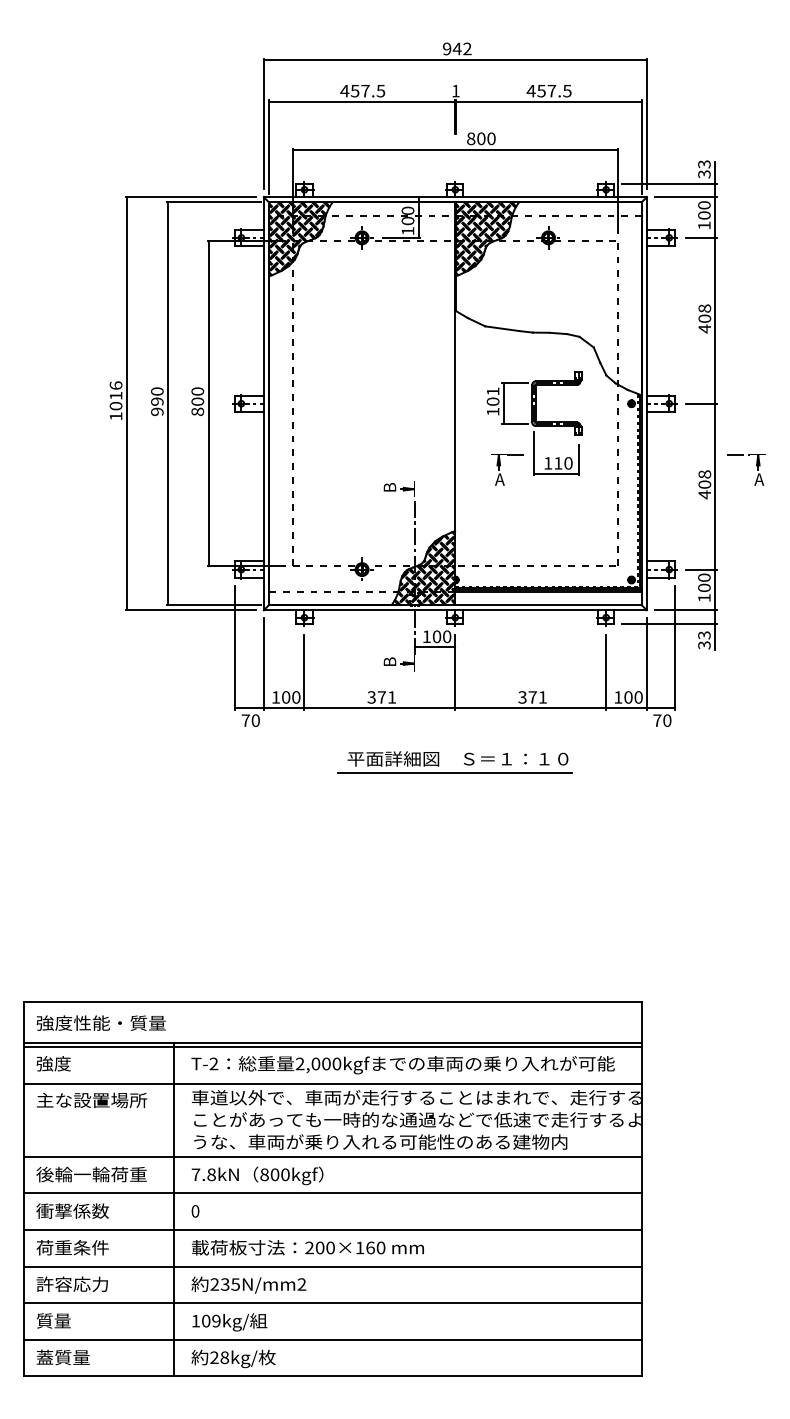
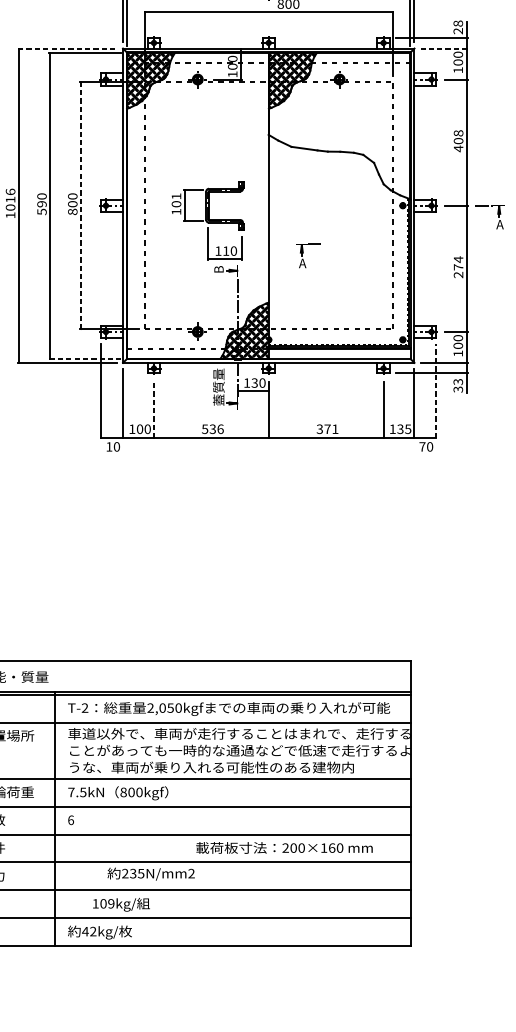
text: (704, 169) -> (458, 27), 33 -> 28
line: (190, 197) -> (67, 48), solid -> dashed
line: (685, 197) -> (443, 48), solid -> dashed
line: (208, 403) -> (80, 205), solid -> dashed
text: (157, 411) -> (42, 211), 990 -> 590
part: (534, 423) -> (208, 220), moved
part: (756, 466) -> (497, 214), moved
text: (704, 484) -> (458, 267), 408 -> 274
line: (214, 604) -> (85, 358), solid -> dashed
text: (436, 636) -> (254, 382), 100 -> 130
text: (389, 641) -> (218, 386), B -> 蓋質量
line: (675, 647) -> (436, 391), solid -> dashed
line: (304, 671) -> (153, 409), solid -> dashed
text: (382, 697) -> (213, 429), 371 -> 536
text: (633, 697) -> (404, 429), 100 -> 135
text: (245, 720) -> (109, 446), 70 -> 10
part: (464, 762) -> (275, 478), removed
text: (326, 1063) -> (170, 707), 2,000kgf -> 2,050kgf
text: (211, 1174) -> (83, 792), 7.8kN -> 7.5kN
text: (195, 1211) -> (71, 820), 0 -> 6
text: (307, 1247) -> (284, 847), moved
text: (248, 1284) -> (150, 873), moved
text: (229, 1322) -> (121, 904), moved
text: (219, 1357) -> (89, 931), 28kg/ -> 42kg/

